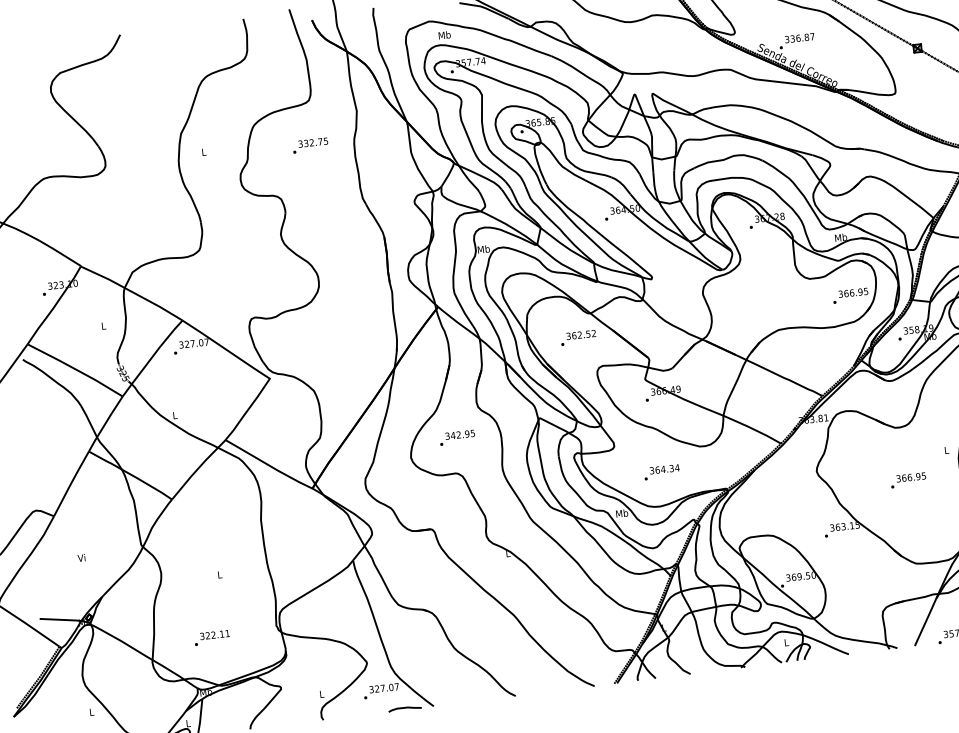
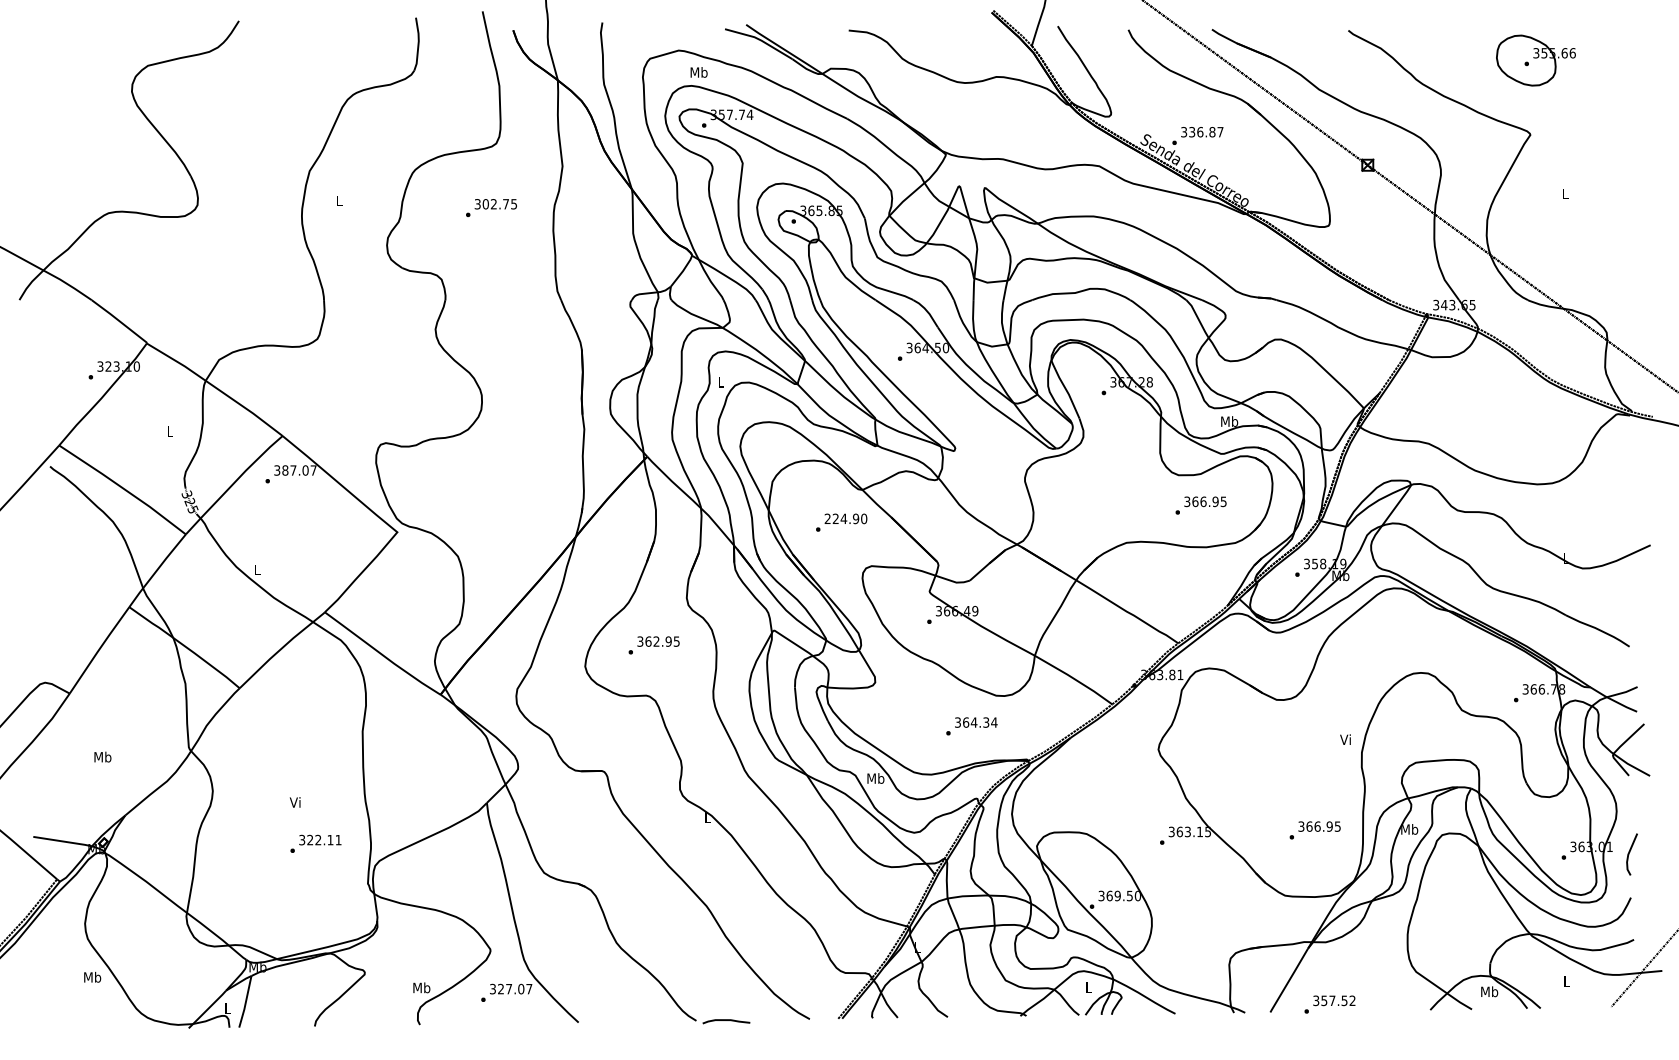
text: (306, 143) -> (485, 204), 332.75 -> 302.75
text: (483, 249) -> (720, 382), Mb -> L
text: (850, 295) -> (1200, 505), moved
text: (580, 334) -> (845, 518), 362.52 -> 224.90
text: (187, 344) -> (285, 470), 327.07 -> 387.07
text: (453, 435) -> (648, 641), 342.95 -> 362.95
text: (946, 450) -> (1345, 739), L -> Vi
text: (661, 472) -> (971, 726), moved
text: (907, 480) -> (1314, 830), moved
text: (81, 557) -> (102, 756), Vi -> Mb
text: (218, 574) -> (294, 802), L -> Vi
text: (211, 637) -> (315, 843), moved
text: (321, 693) -> (421, 987), L -> Mb
curve: (405, 708) -> (726, 1020), moved
text: (91, 711) -> (92, 976), L -> Mb

